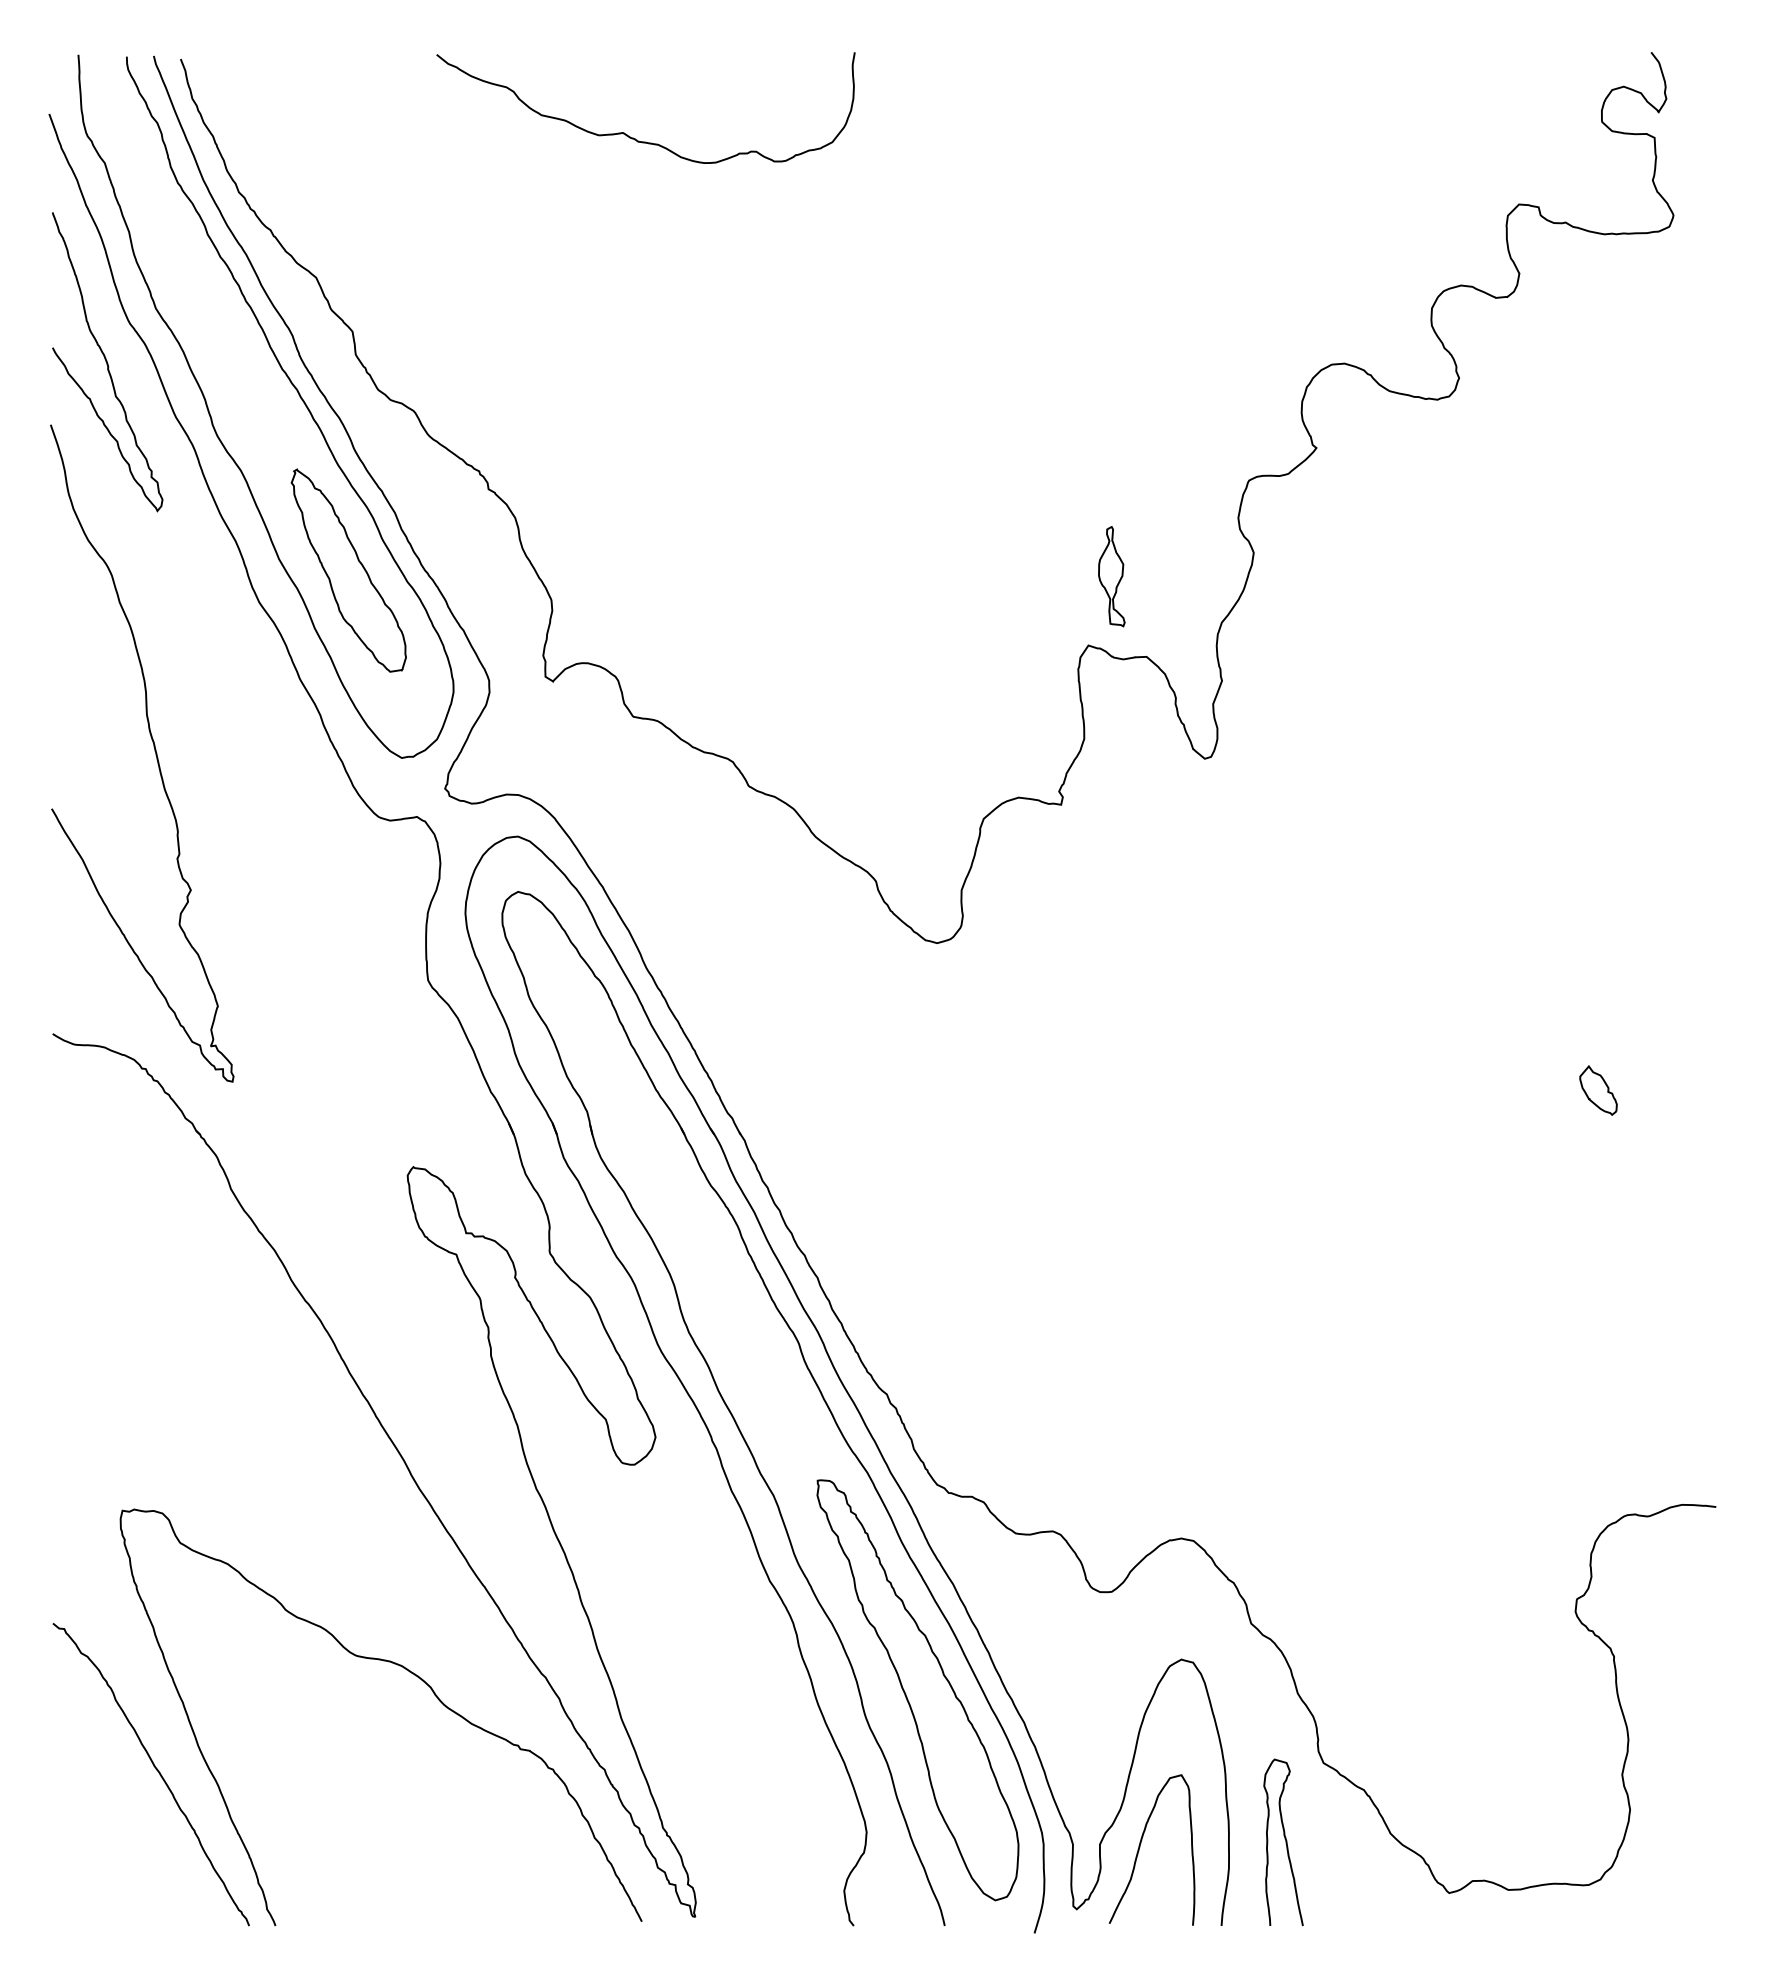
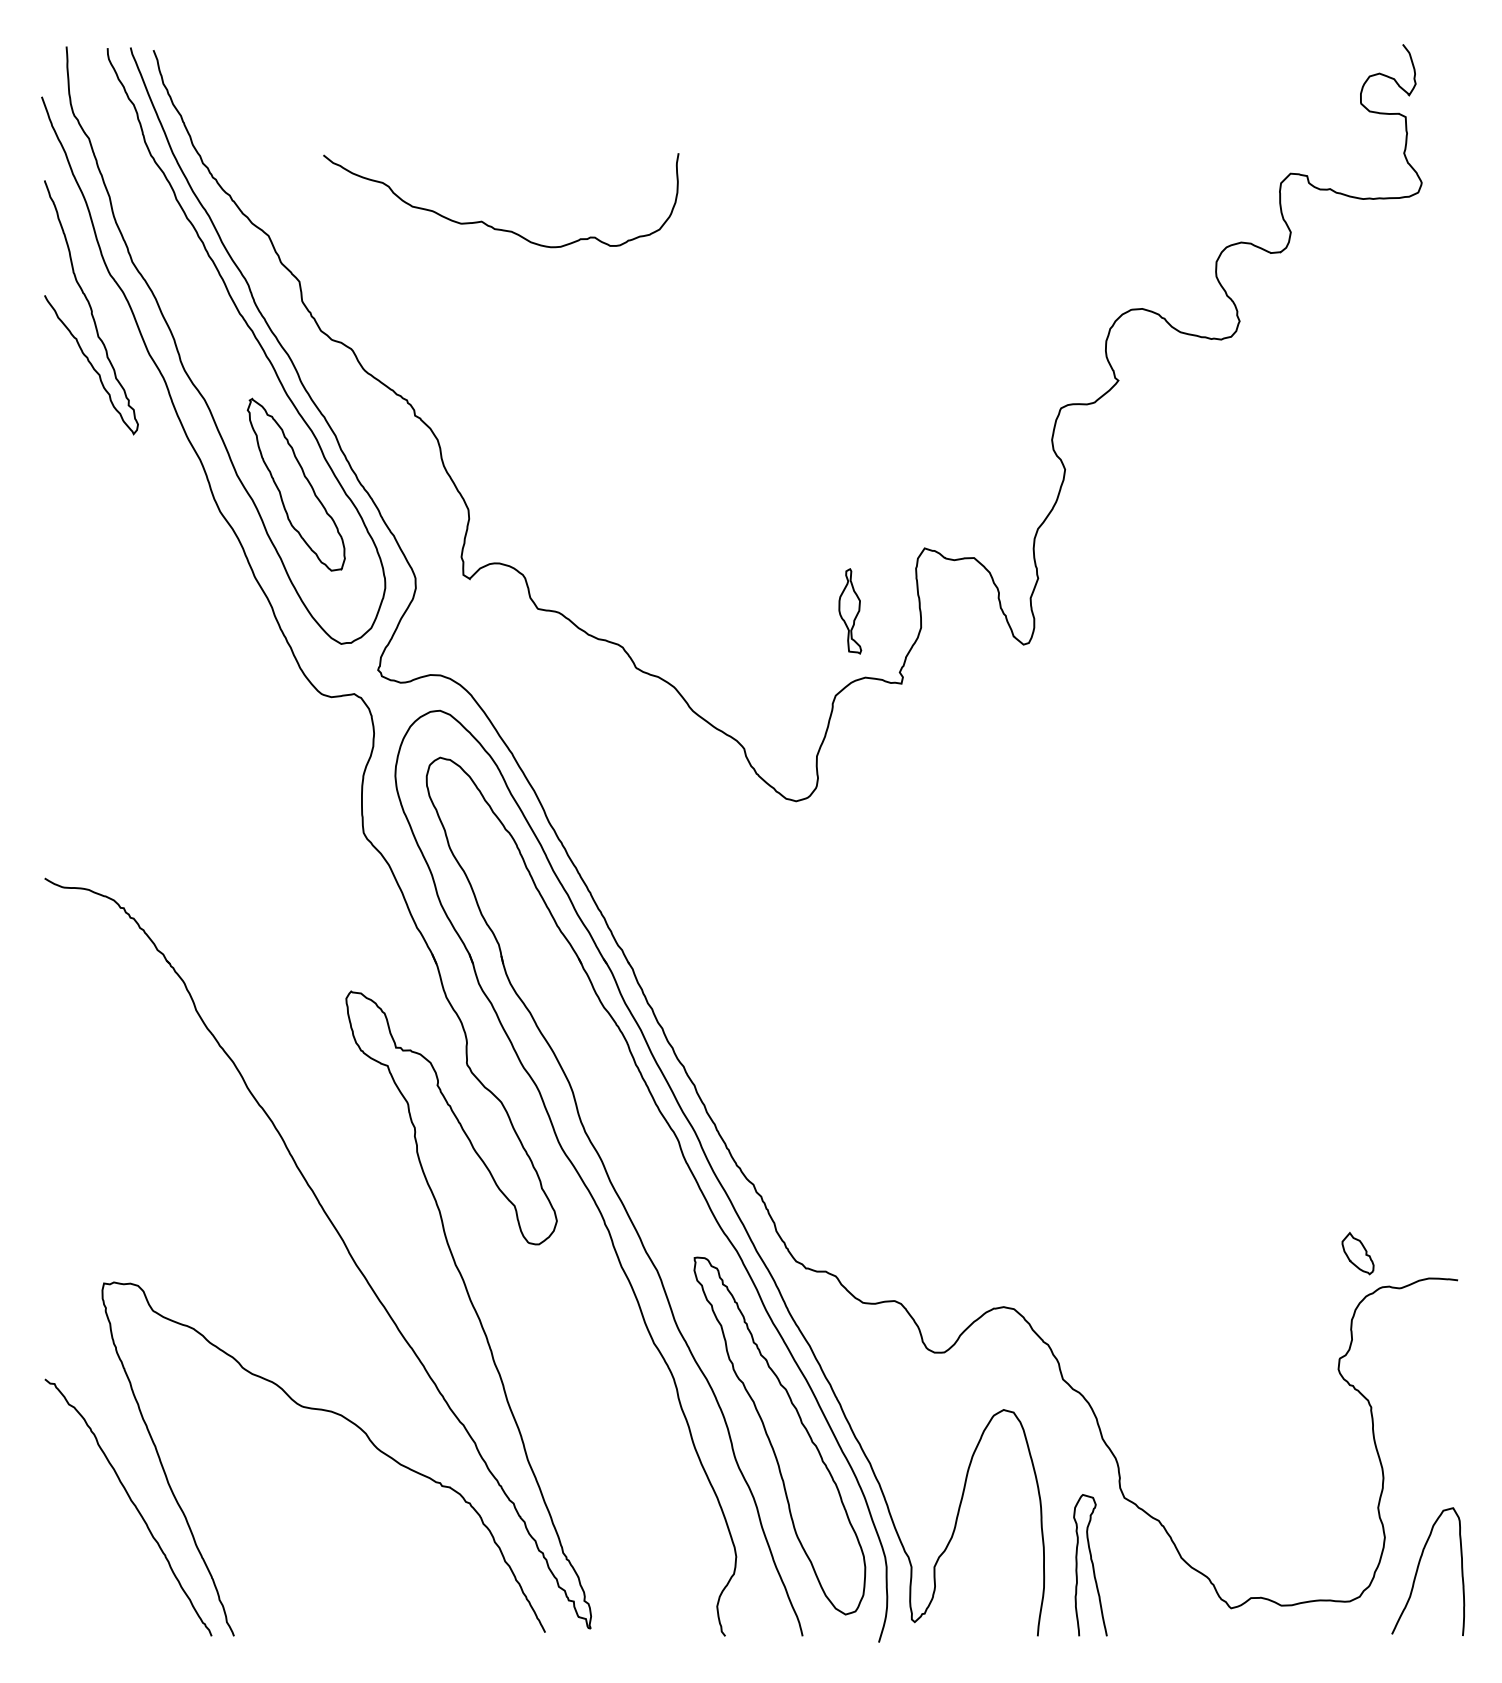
curve: (633, 137) -> (490, 225), moved
part: (1111, 576) -> (849, 611), moved
curve: (154, 751) -> (131, 638), removed
part: (1598, 1090) -> (1358, 1253), moved
curve: (1140, 1847) -> (1418, 1569), moved

